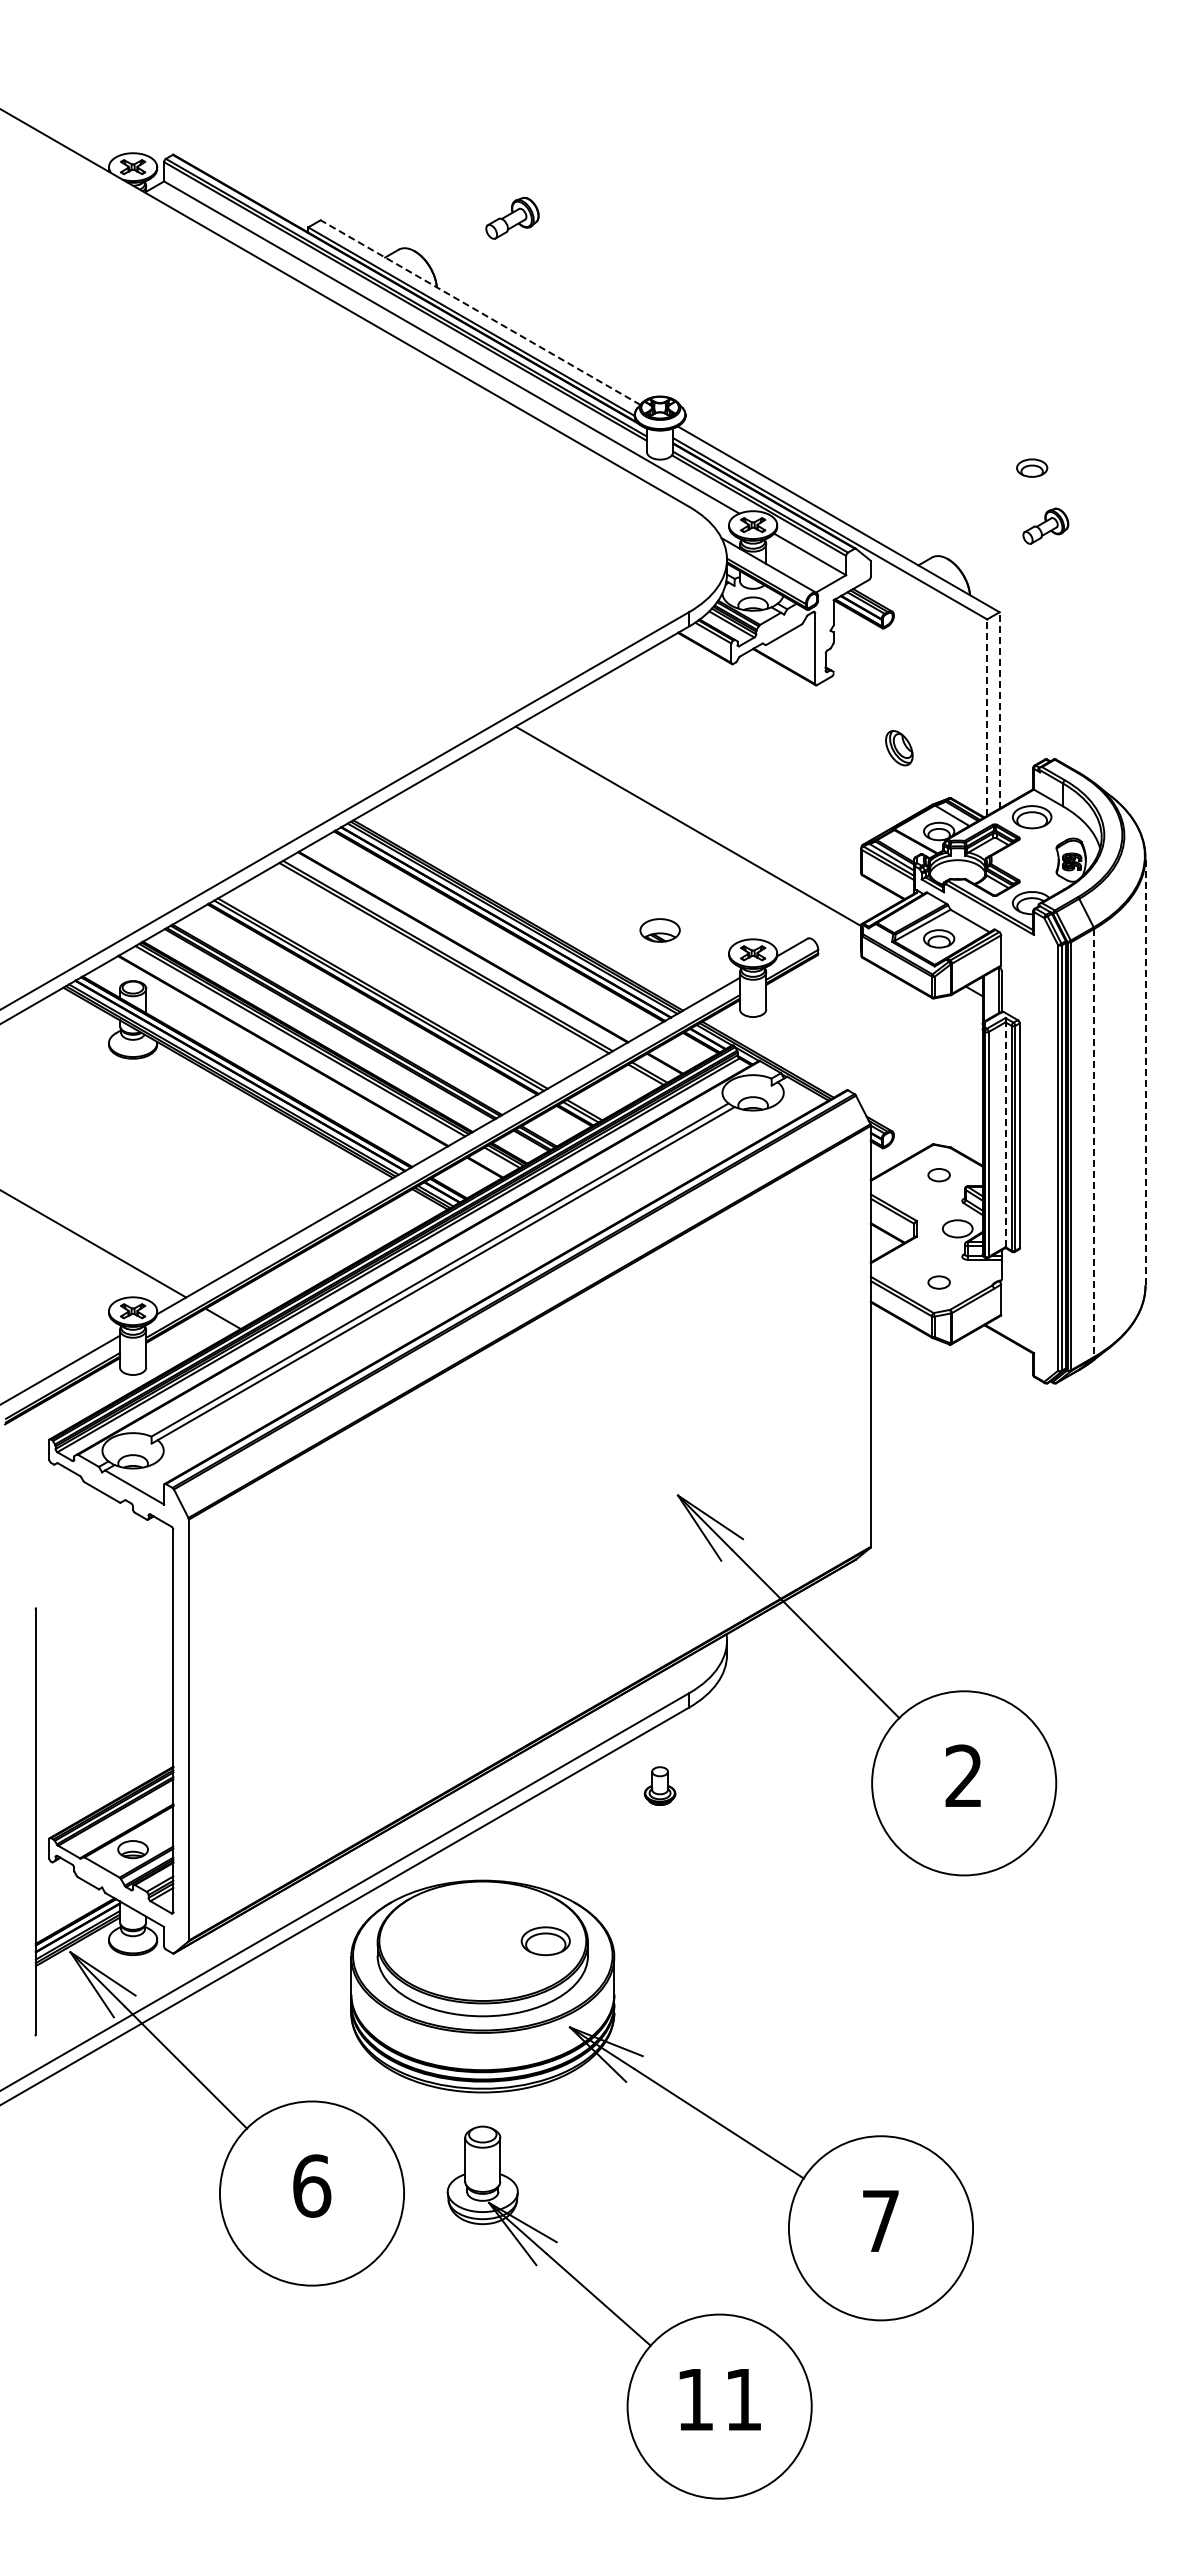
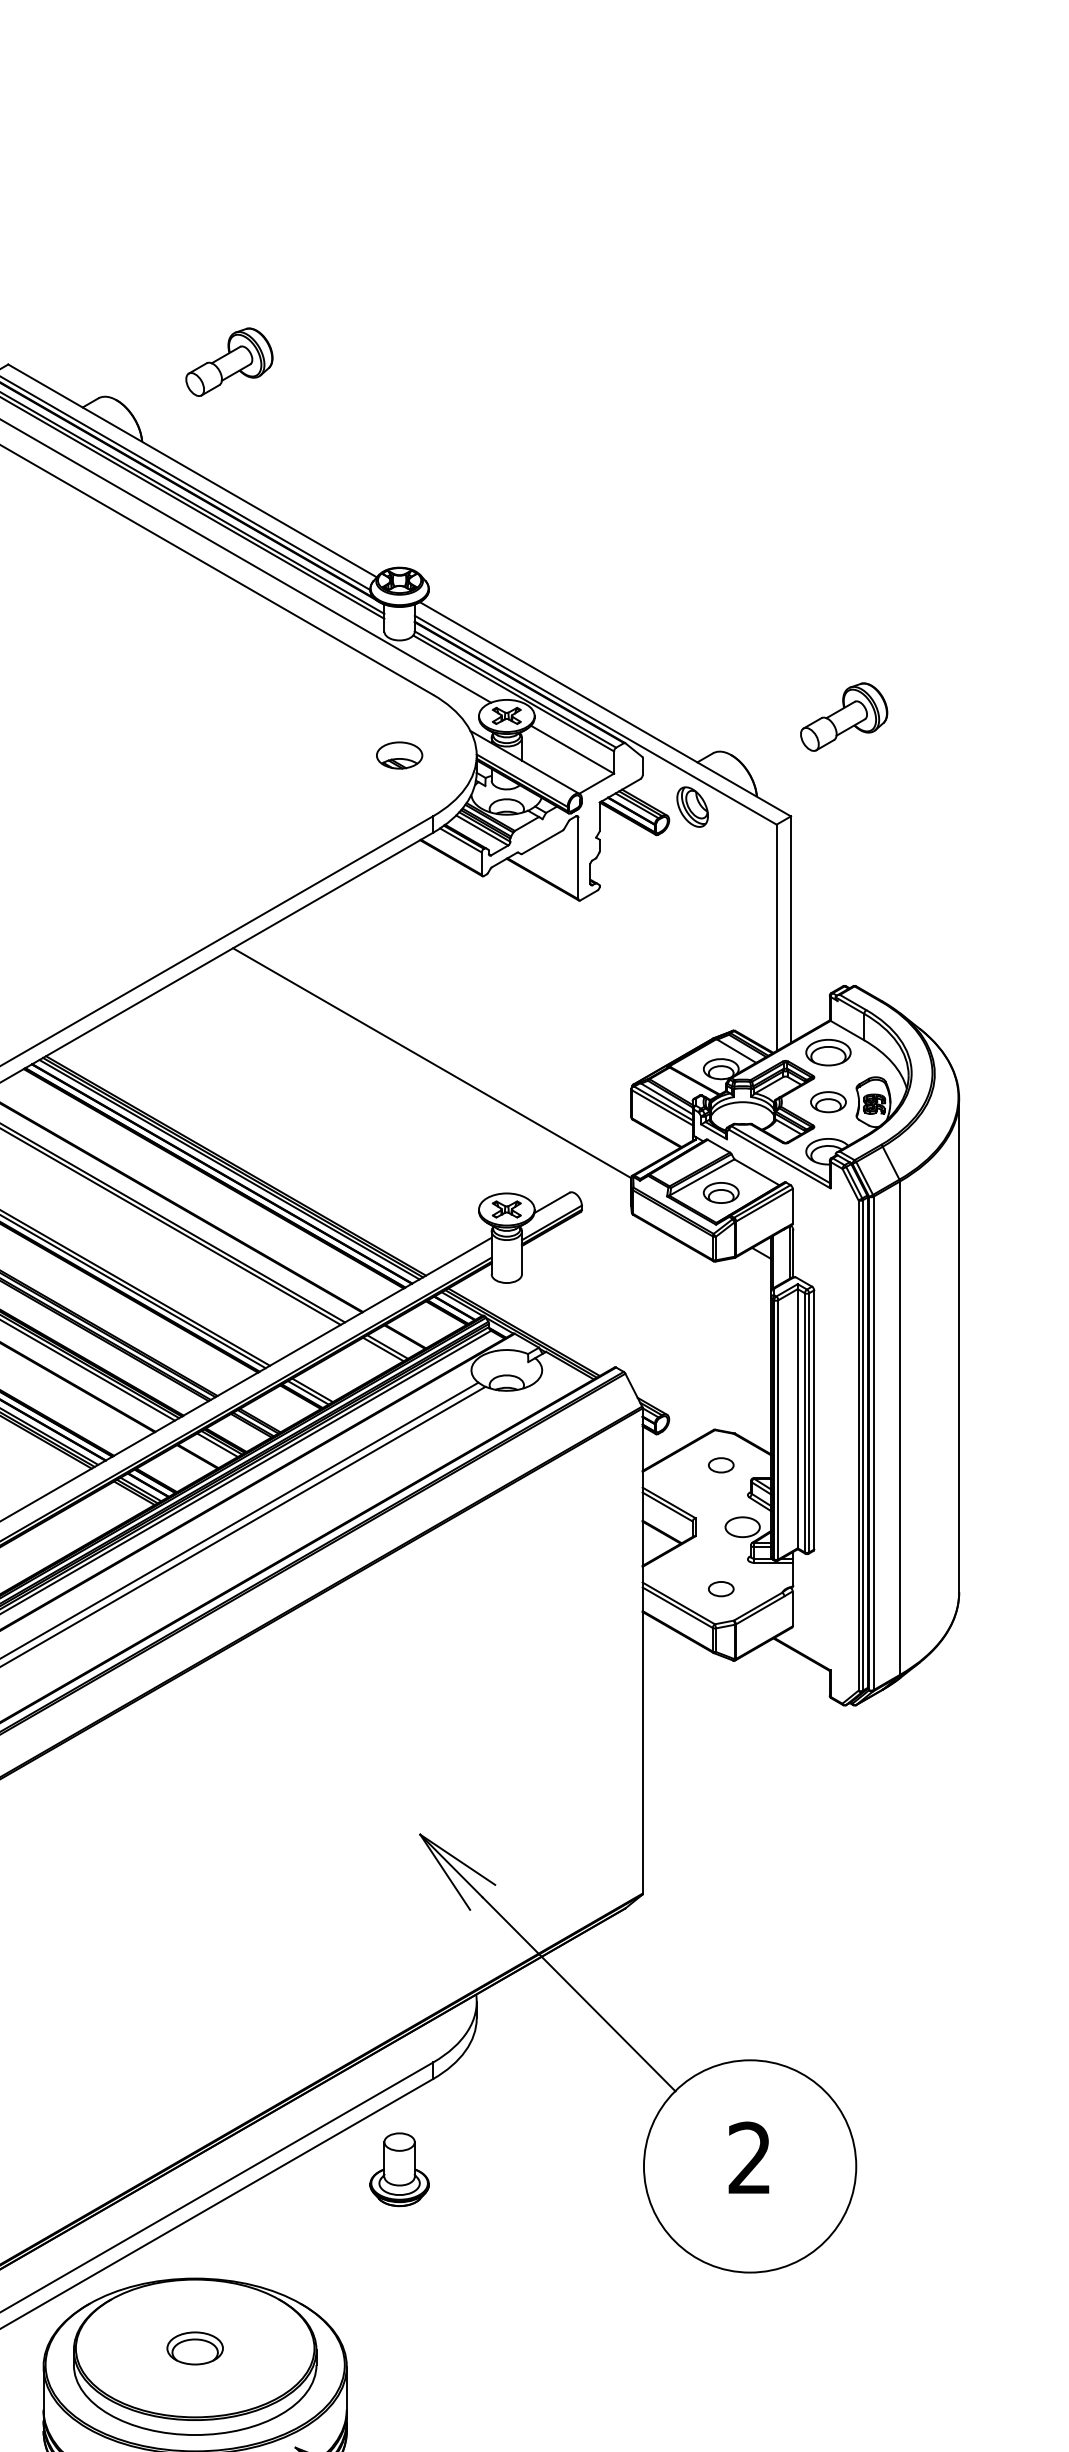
part: (512, 218) -> (229, 362), size x1.43
line: (480, 312) -> (192, 470), dashed -> solid
part: (1032, 467) -> (828, 1101), moved
part: (1045, 526) -> (843, 717), size x1.67
line: (999, 709) -> (790, 928), dashed -> solid
line: (987, 717) -> (777, 937), dashed -> solid
part: (899, 748) -> (692, 807), moved
part: (659, 930) -> (398, 755), moved
line: (1145, 1070) -> (959, 1344), dashed -> solid
line: (1005, 1134) -> (797, 1418), dashed -> solid
line: (1094, 1143) -> (900, 1428), dashed -> solid
part: (659, 1785) -> (398, 2168), size x1.67
part: (545, 1941) -> (194, 2348), moved

